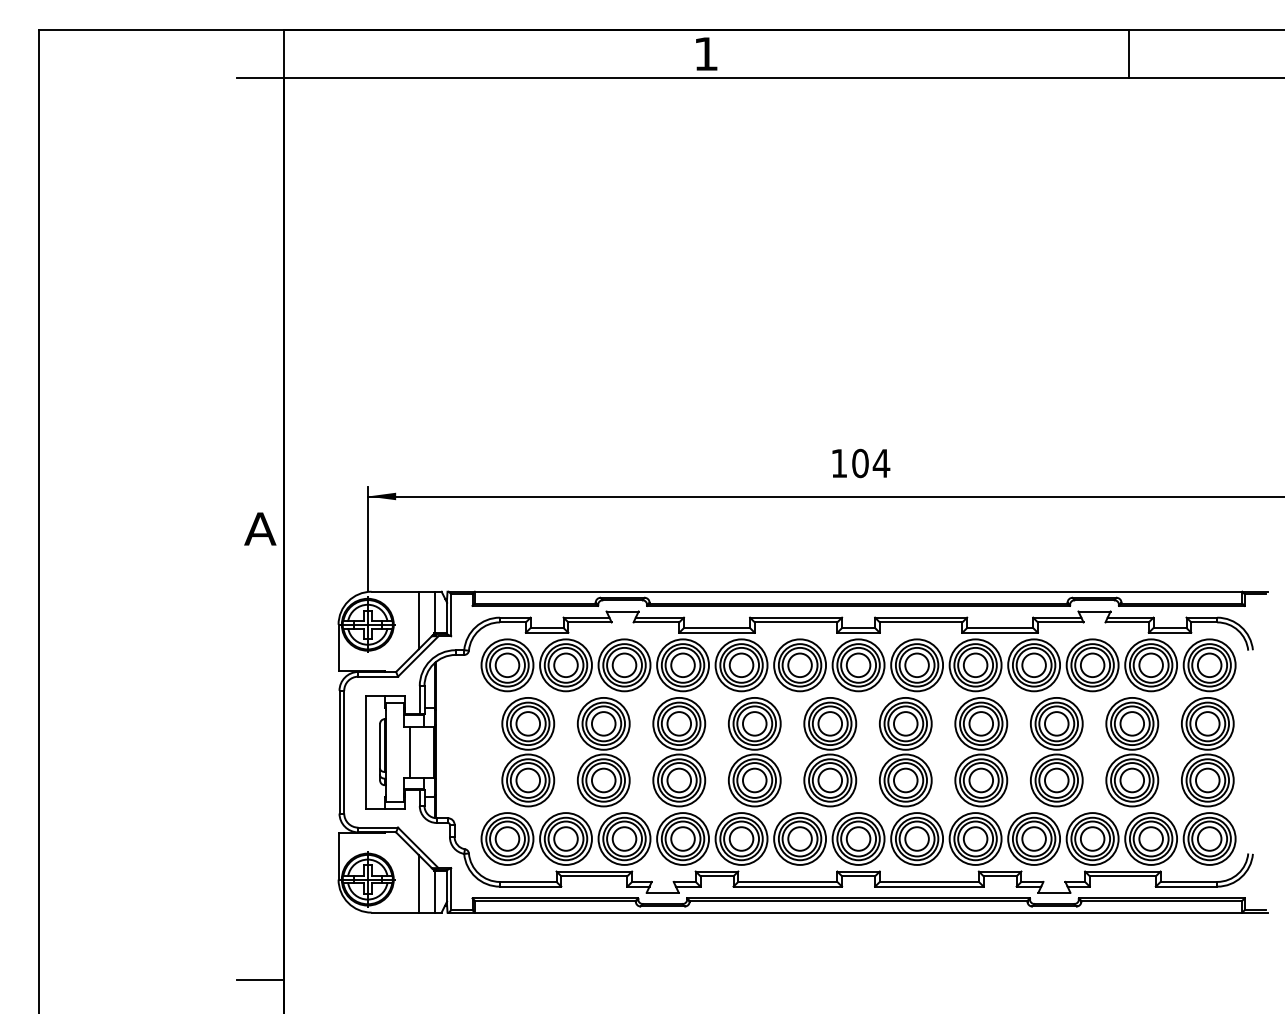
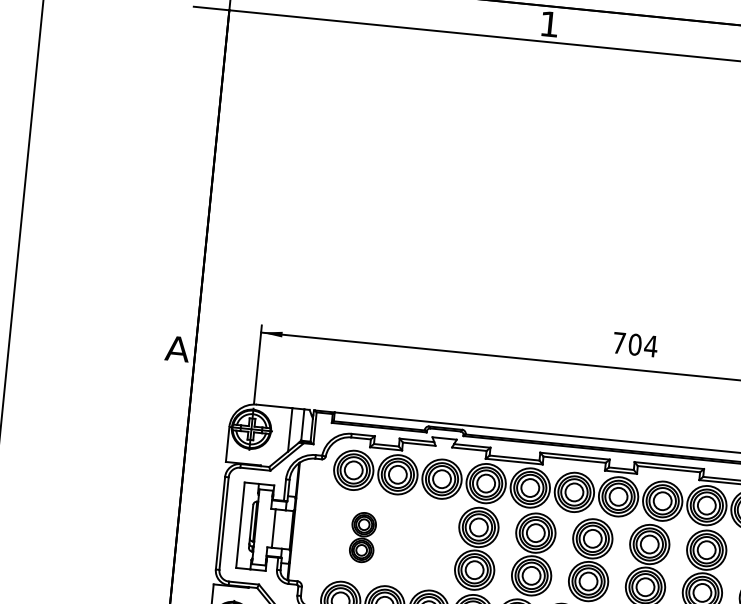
text: (839, 463) -> (619, 343), 104 -> 704
part: (528, 752) -> (363, 537), size x0.6
part: (603, 752) -> (419, 543), removed

